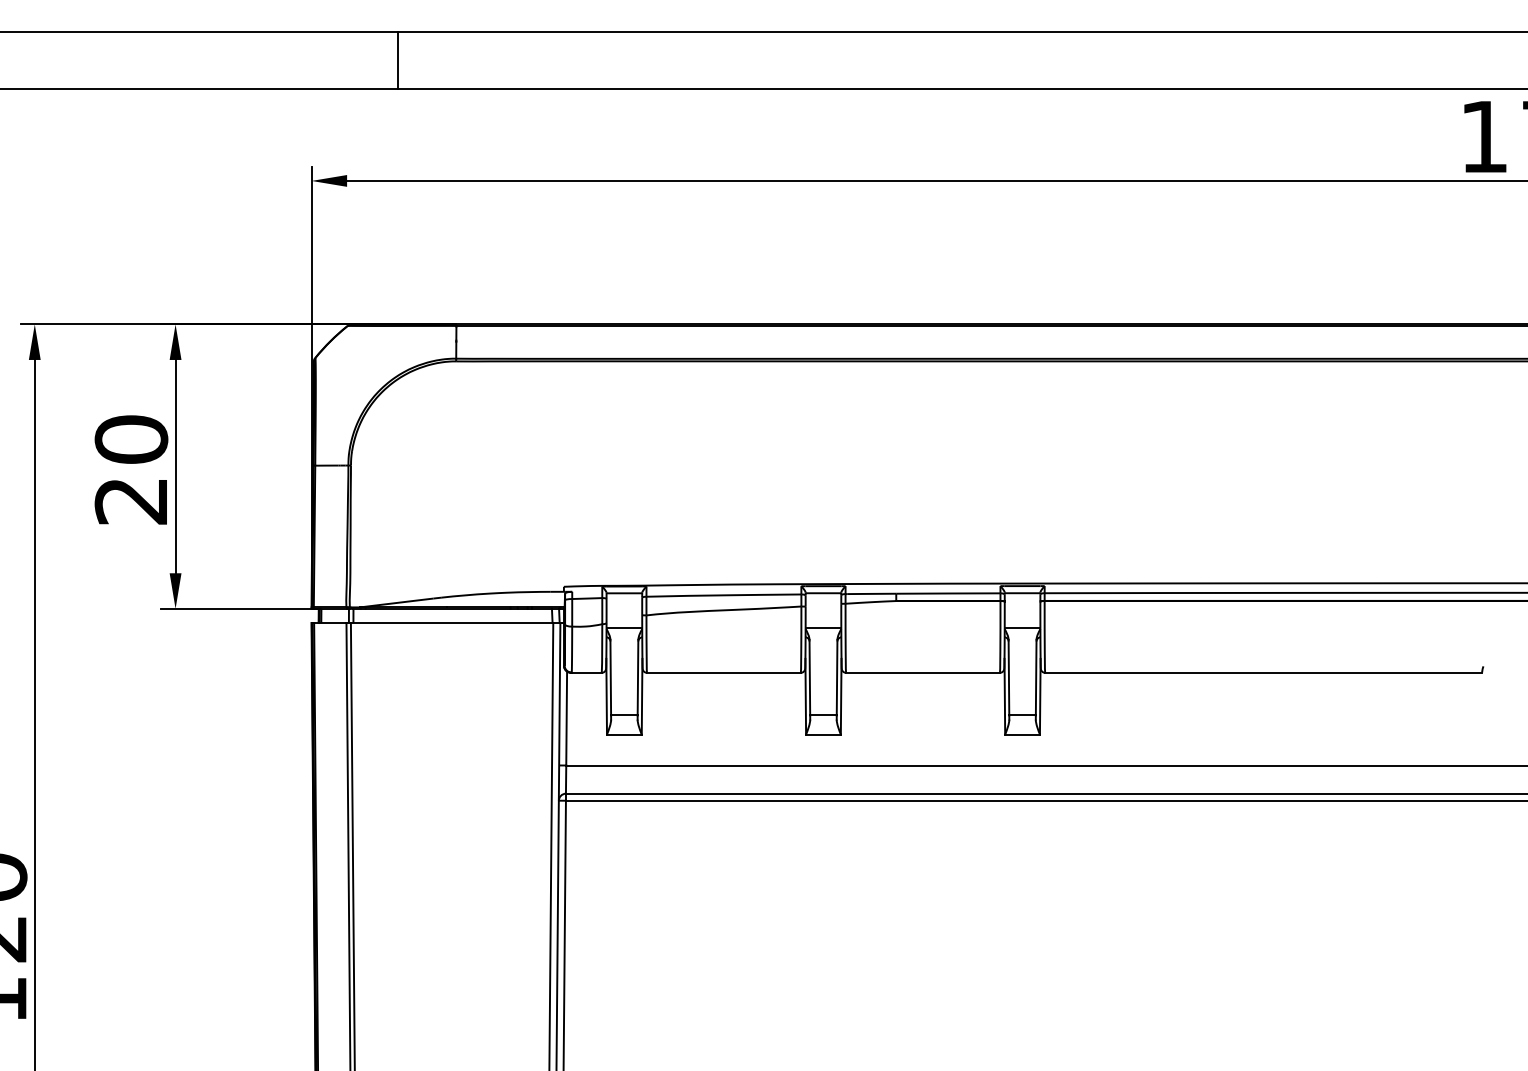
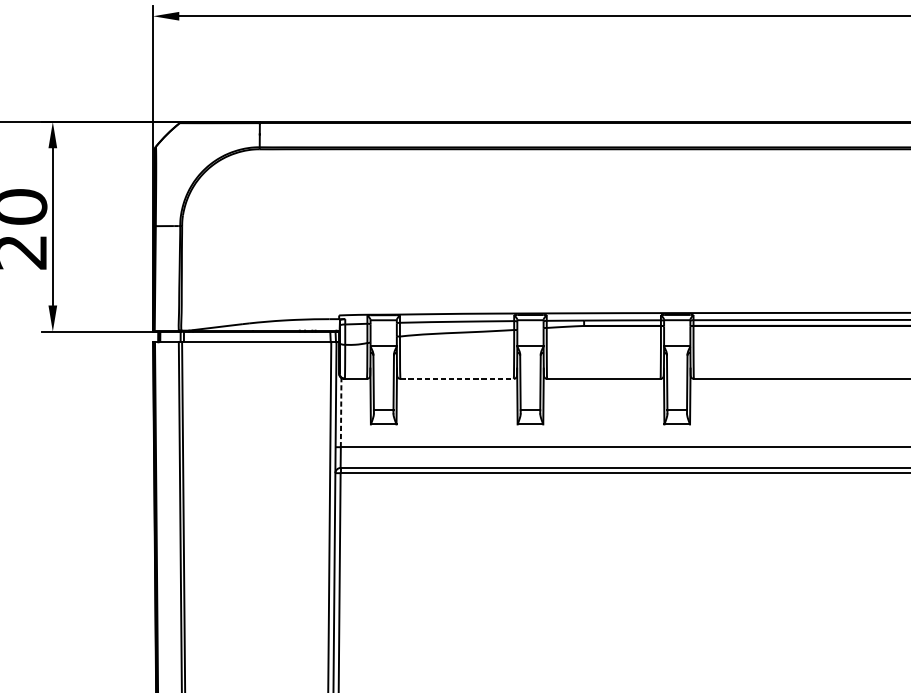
line: (723, 672) -> (456, 378), solid -> dashed
line: (566, 718) -> (341, 412), solid -> dashed

